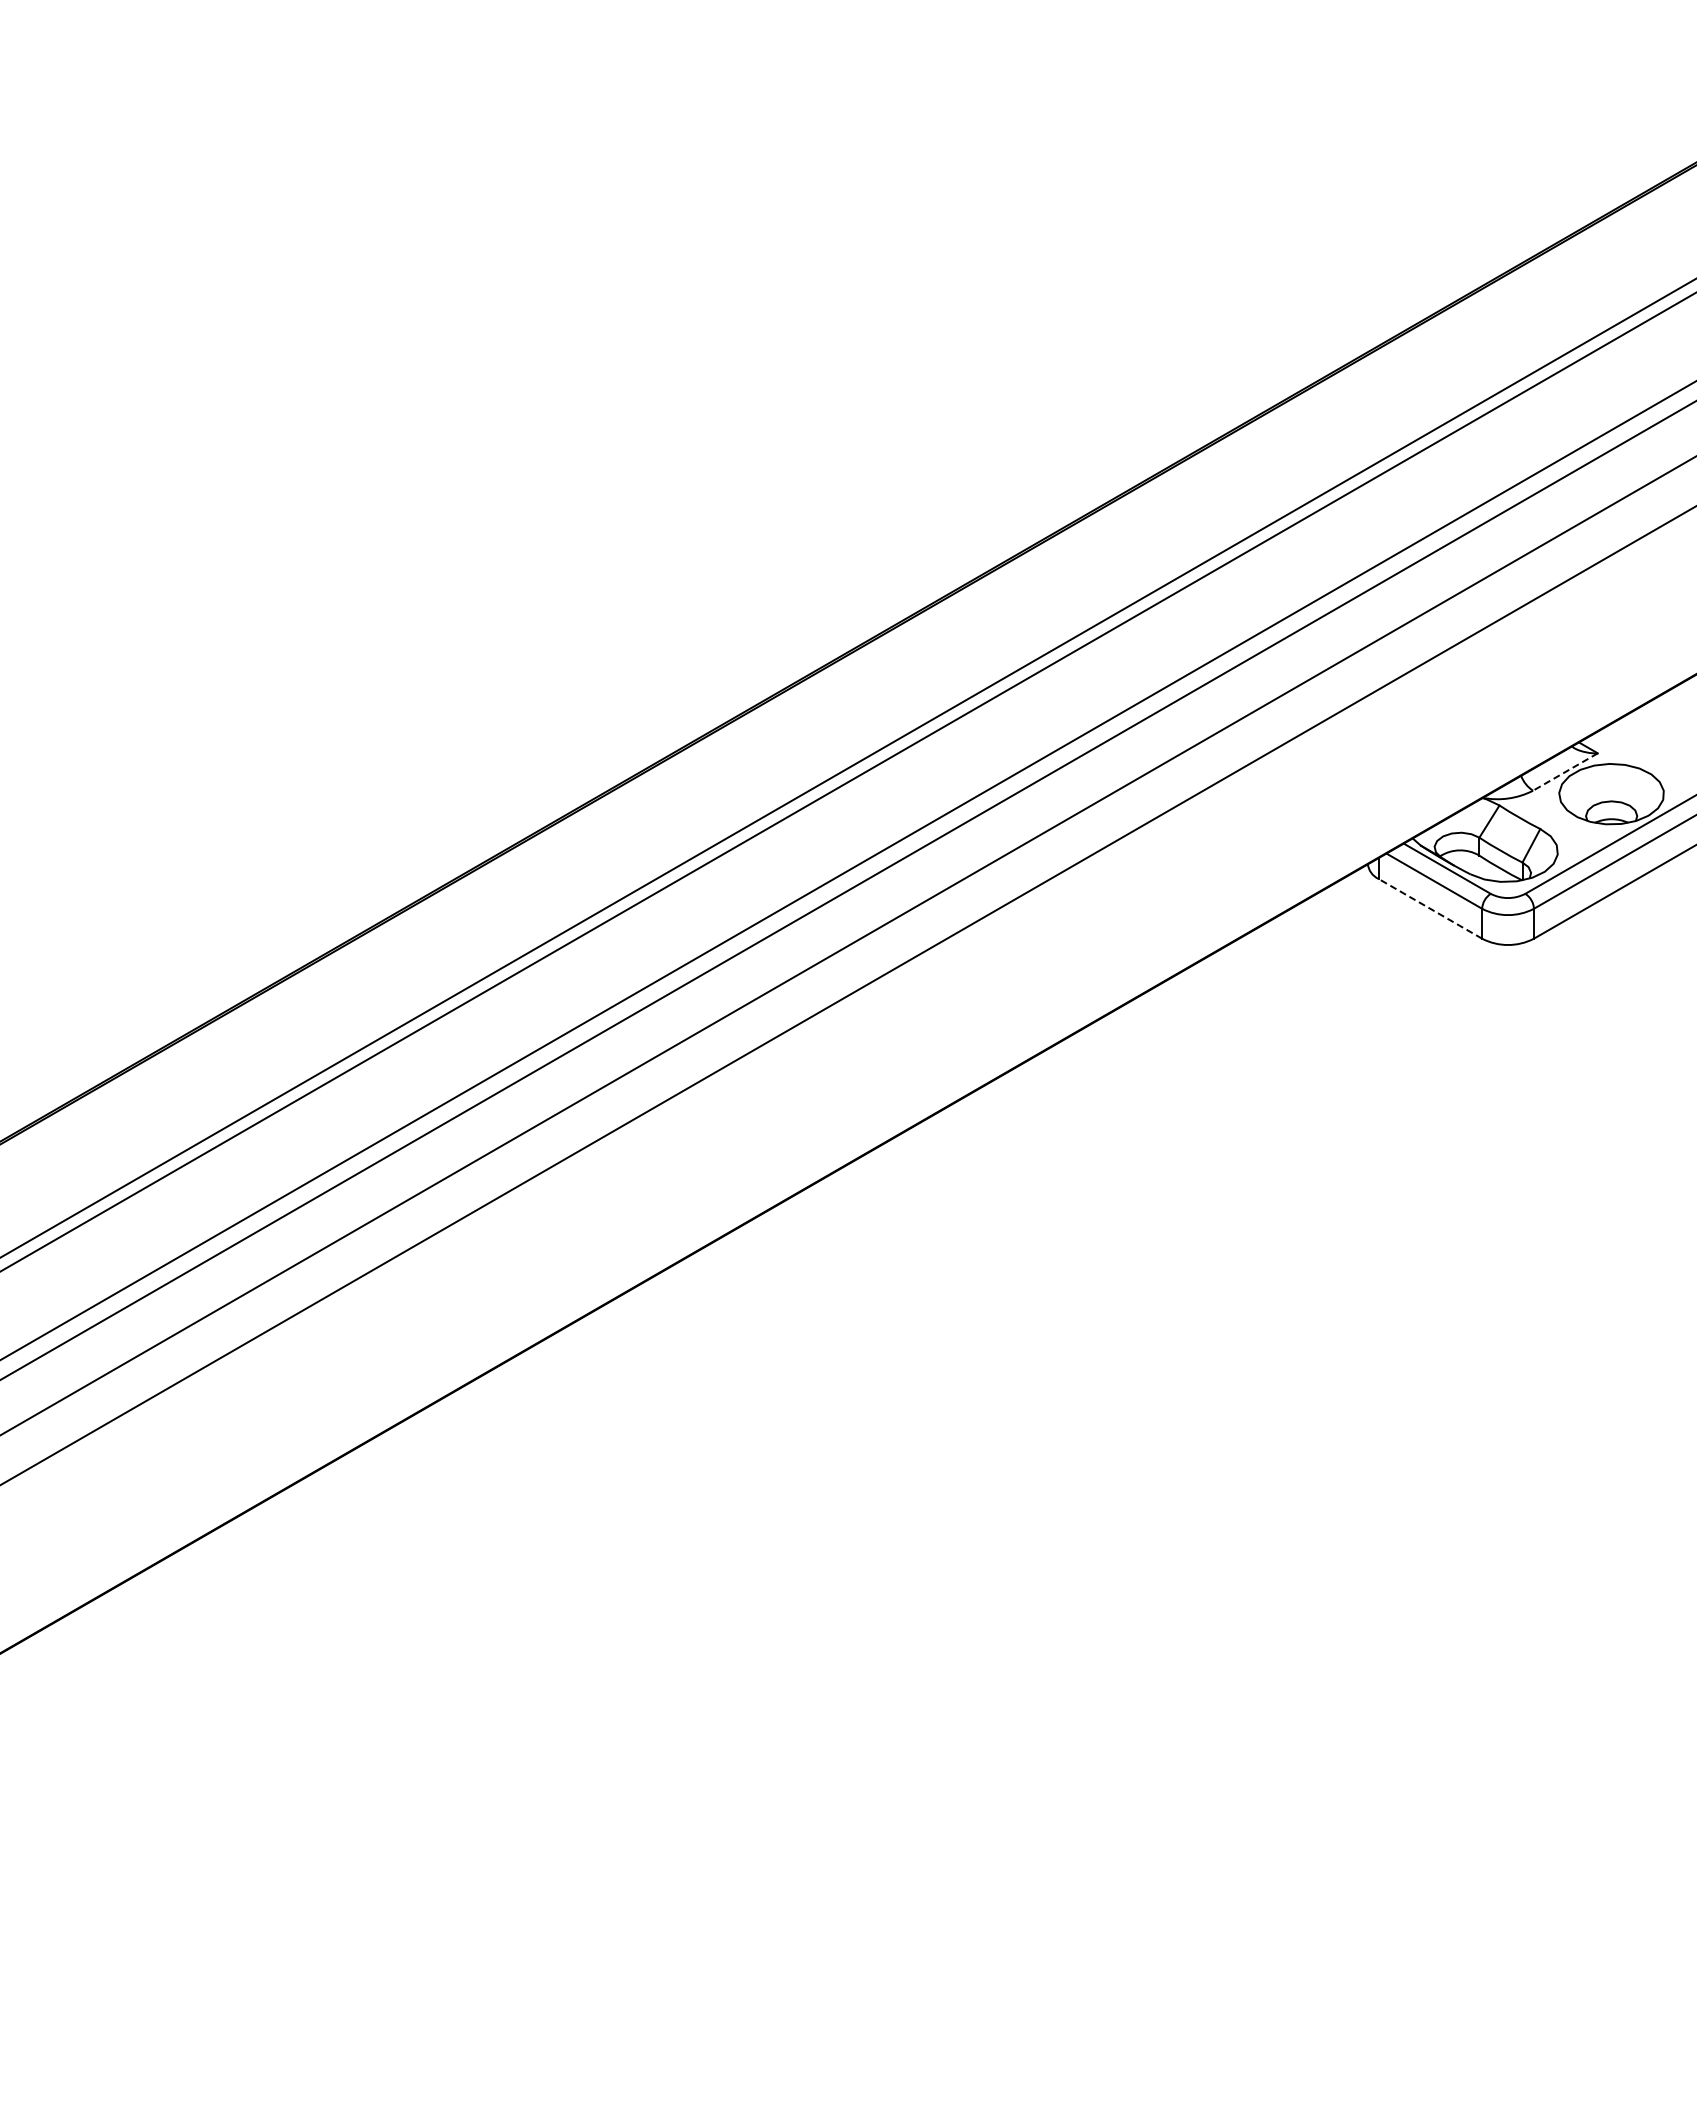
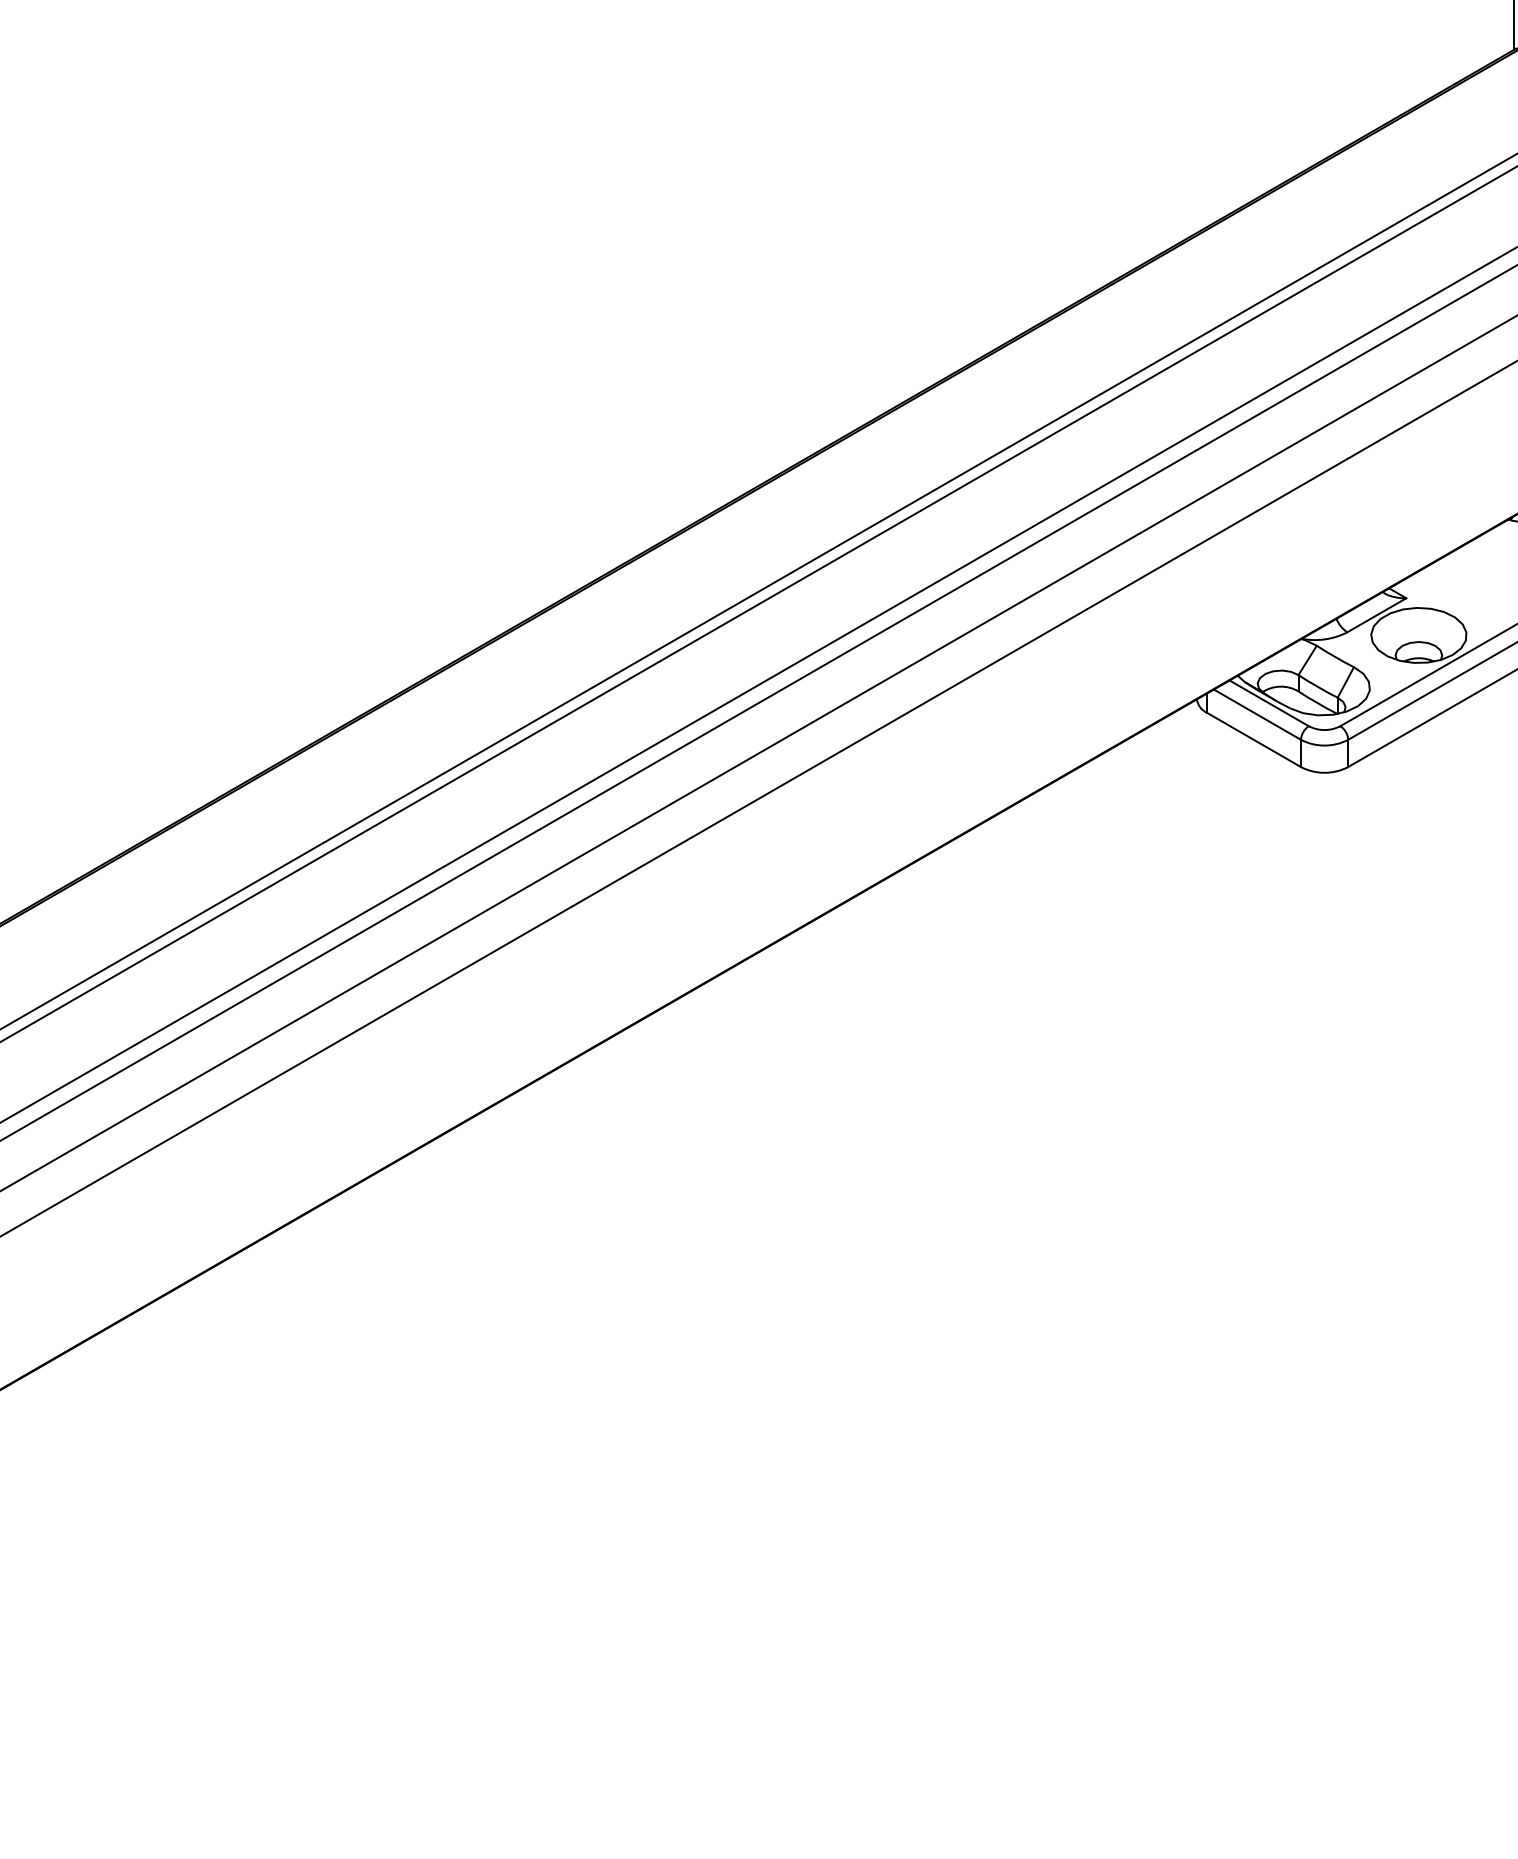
line: (1565, 772) -> (1376, 615), dashed -> solid
line: (1430, 908) -> (1253, 739), dashed -> solid

